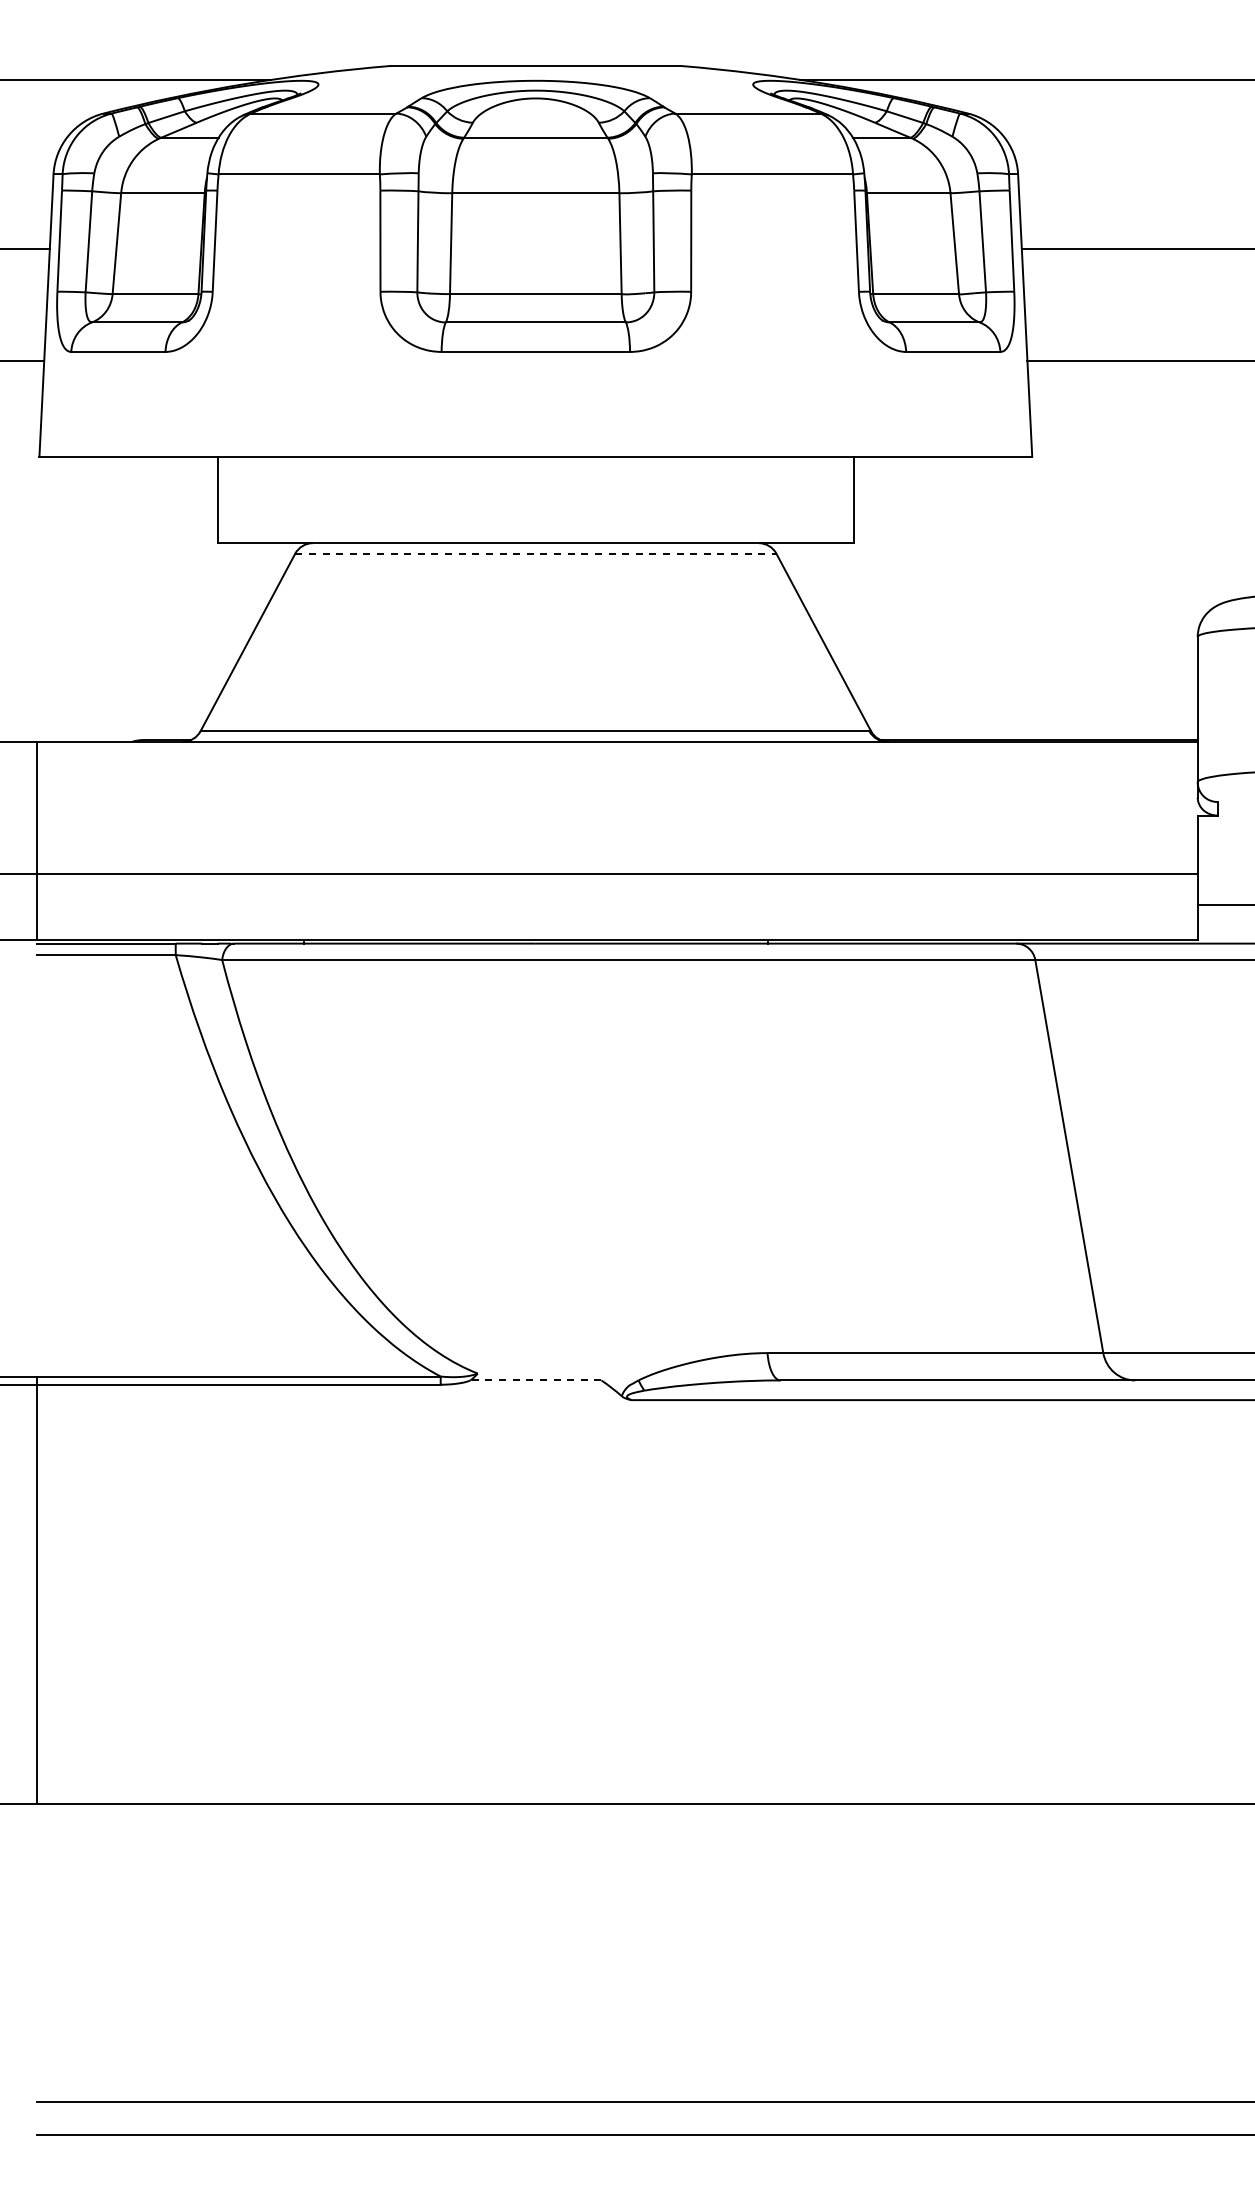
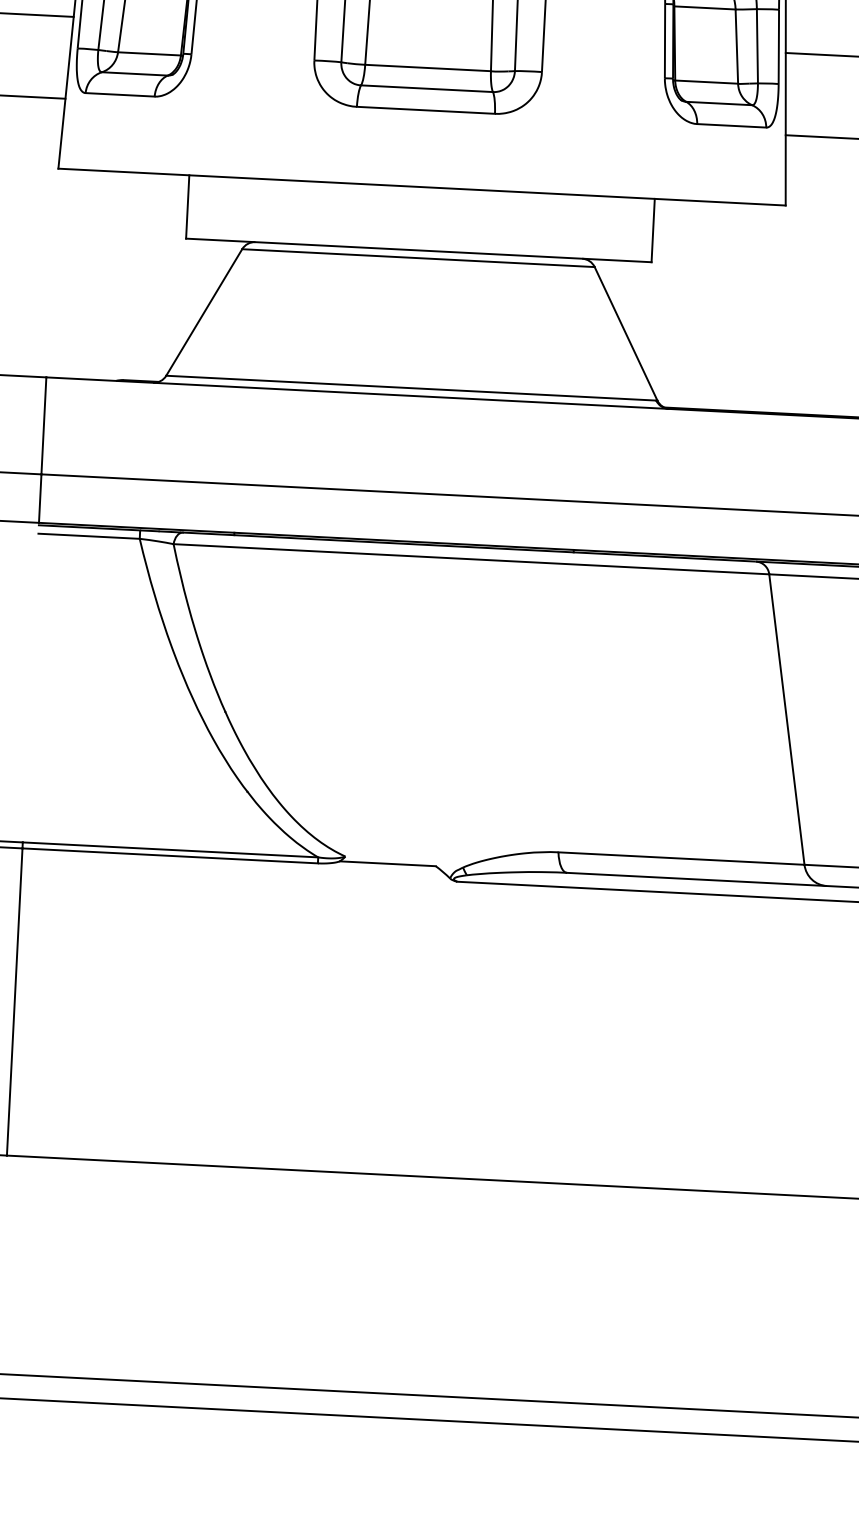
line: (535, 553) -> (418, 257), dashed -> solid
line: (535, 1380) -> (387, 863), dashed -> solid

